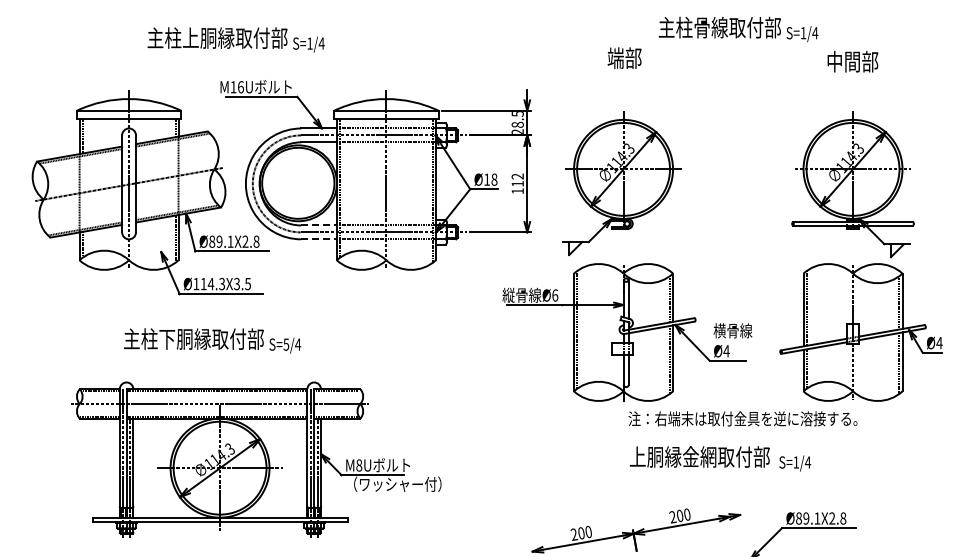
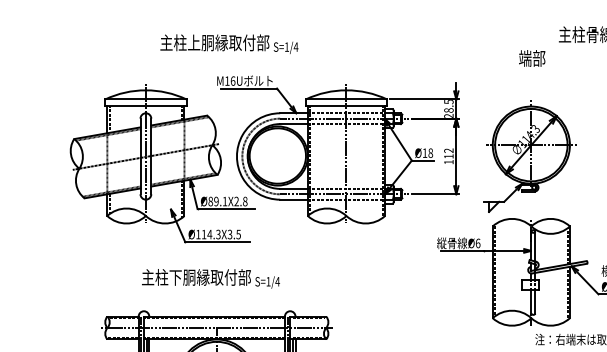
line: (319, 225) -> (294, 188), dashed -> solid
line: (319, 239) -> (294, 199), dashed -> solid
text: (286, 344) -> (268, 281), S=5/4 -> S=1/4

